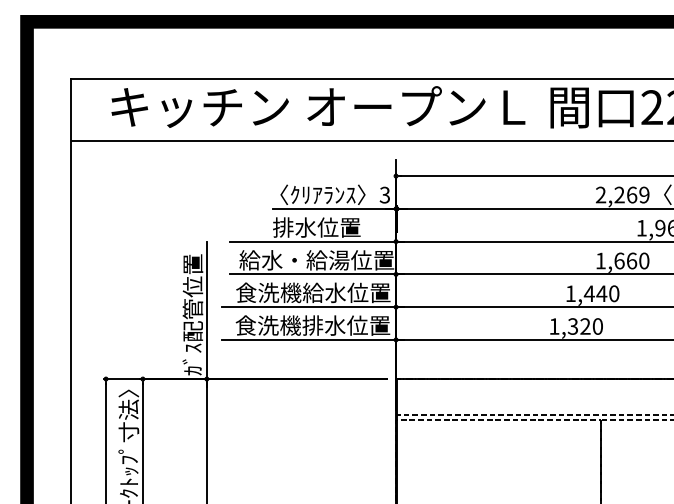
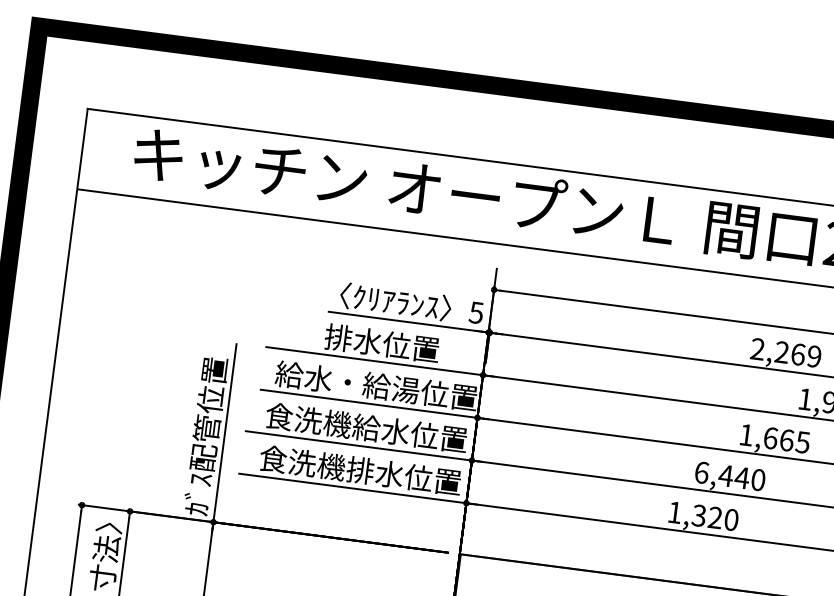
text: (384, 194) -> (475, 311), 3 -> 5
text: (644, 260) -> (803, 441), 1,660 -> 1,665
text: (571, 293) -> (702, 472), 1,440 -> 6,440

